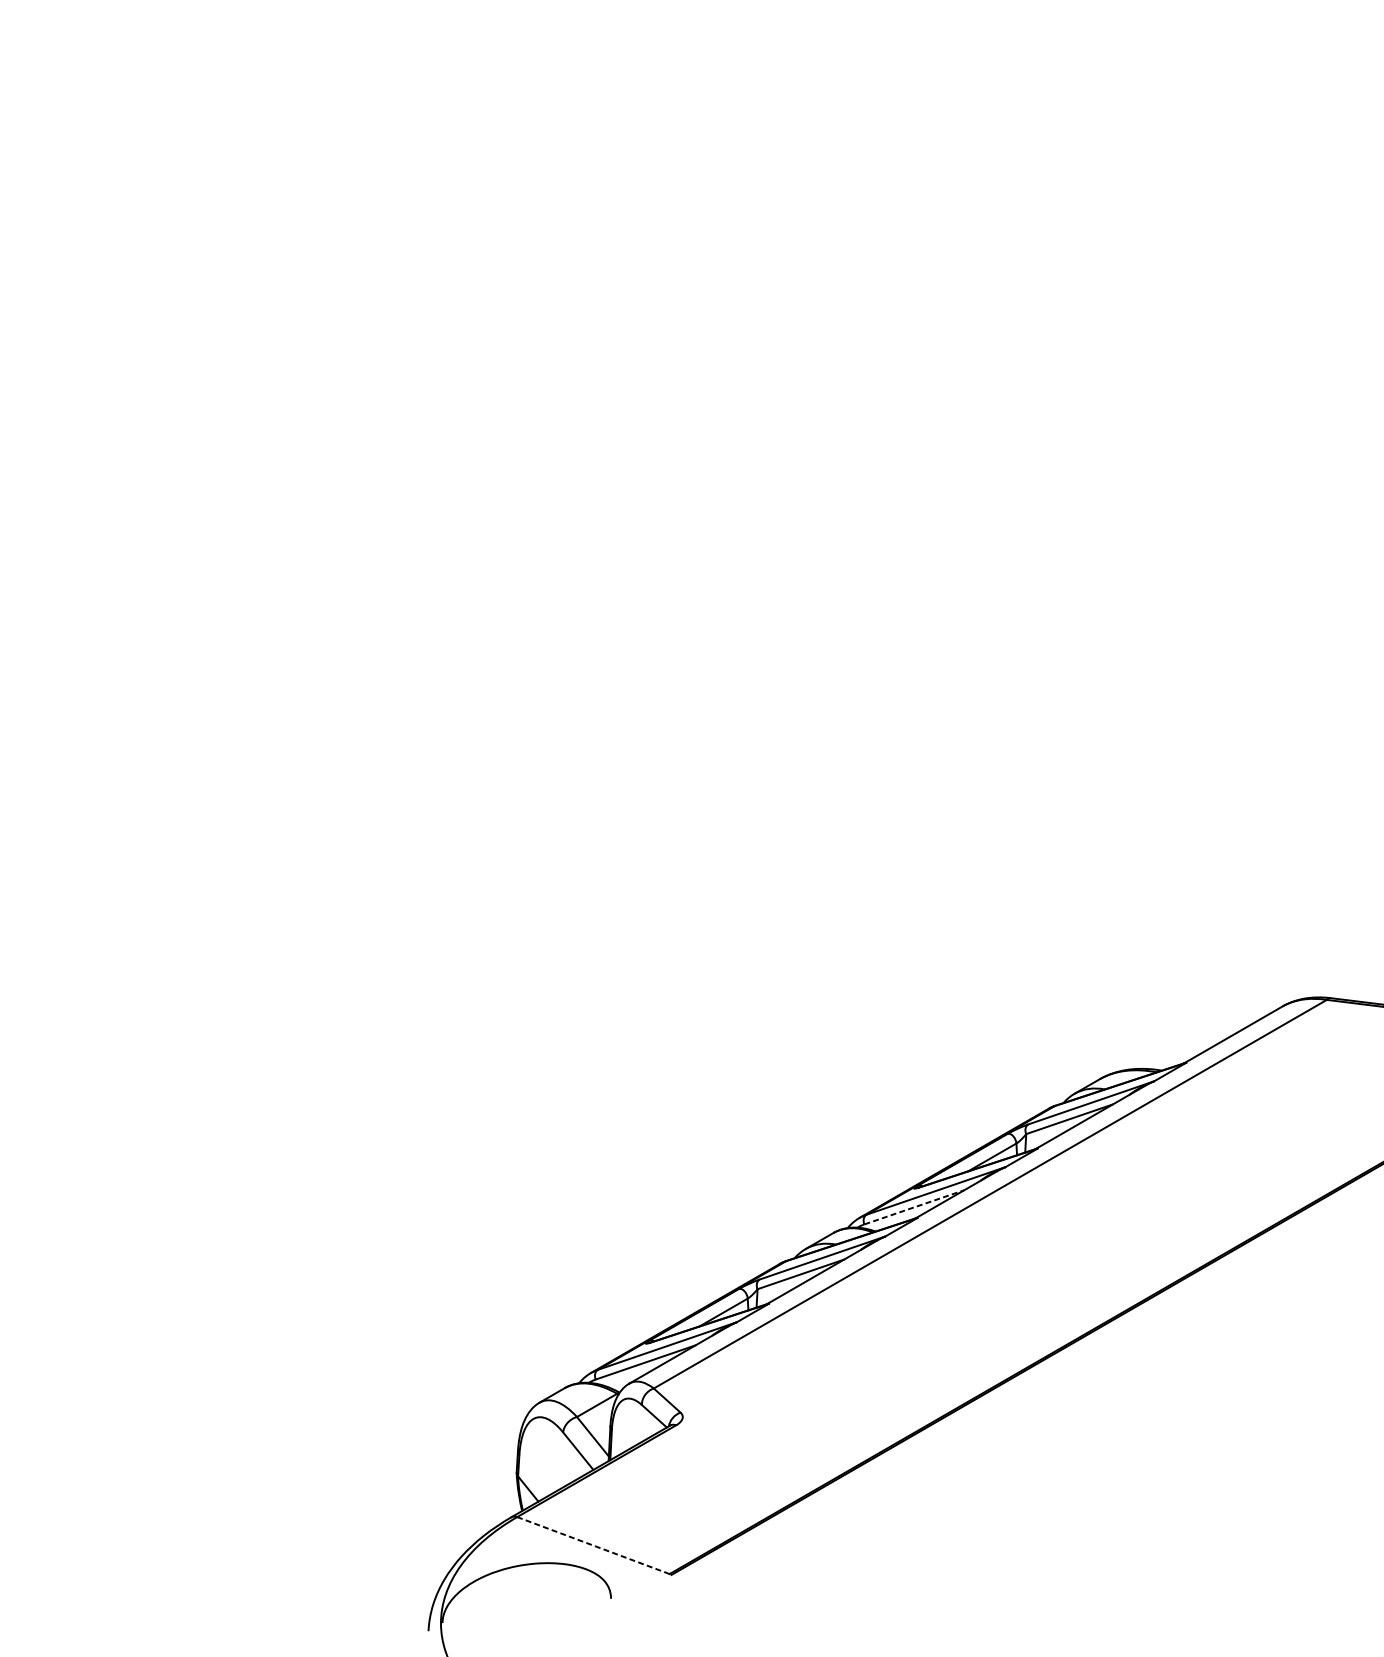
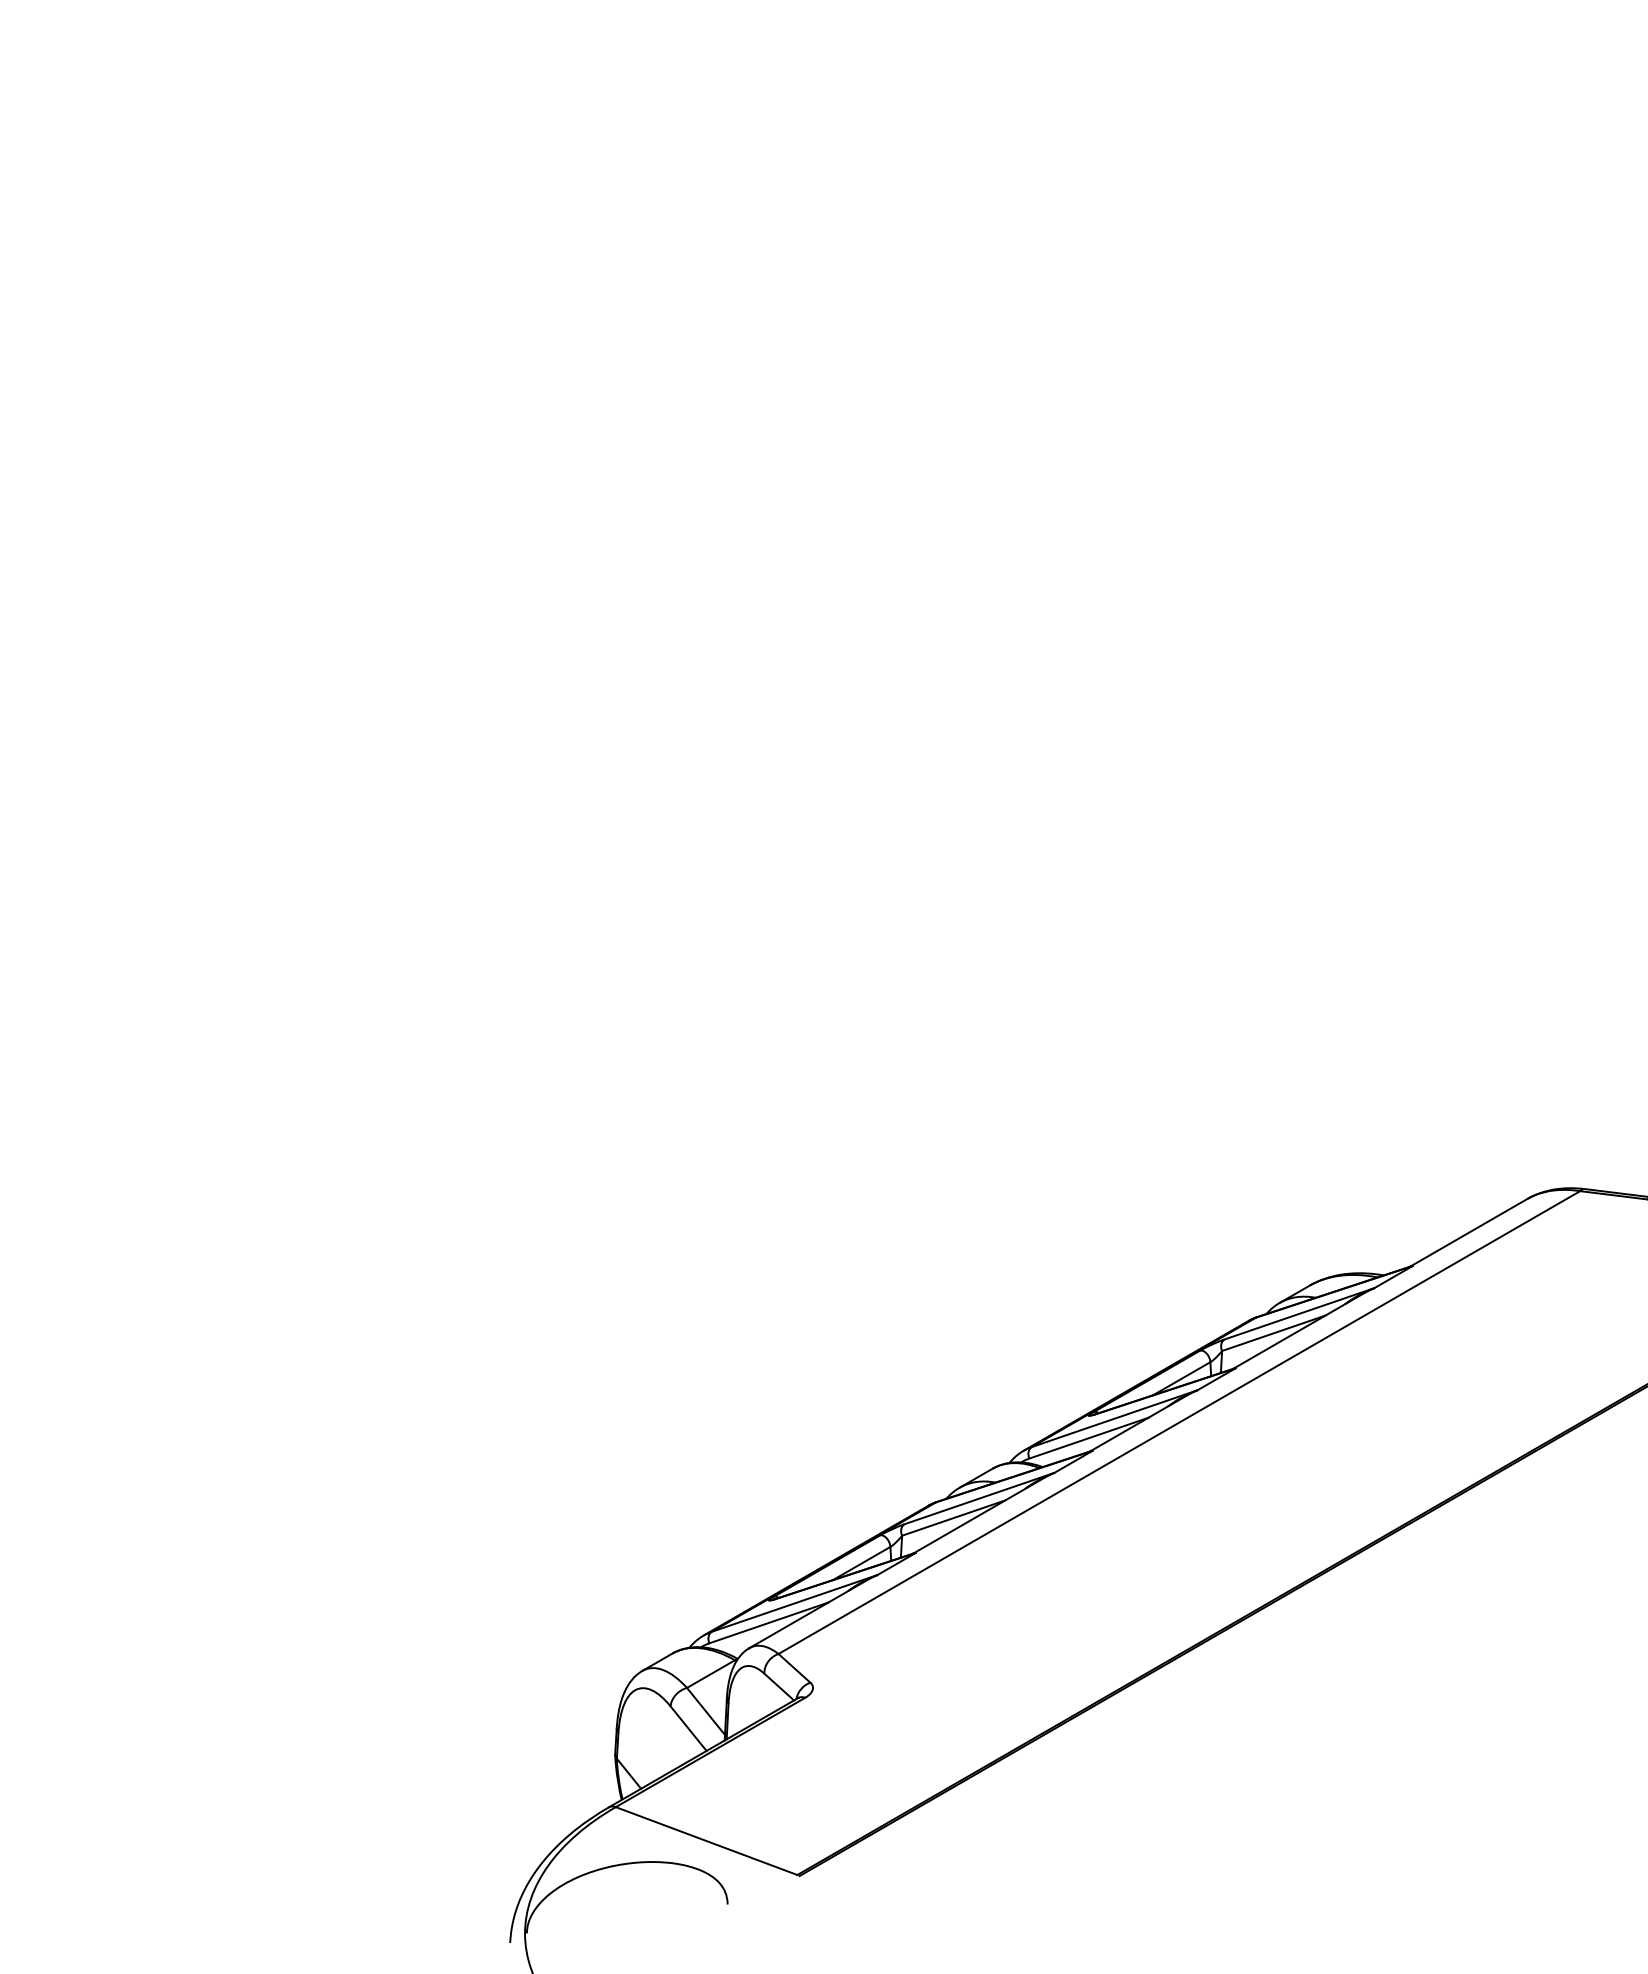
line: (914, 1207) -> (1088, 1438), dashed -> solid
line: (593, 1545) -> (706, 1841), dashed -> solid

